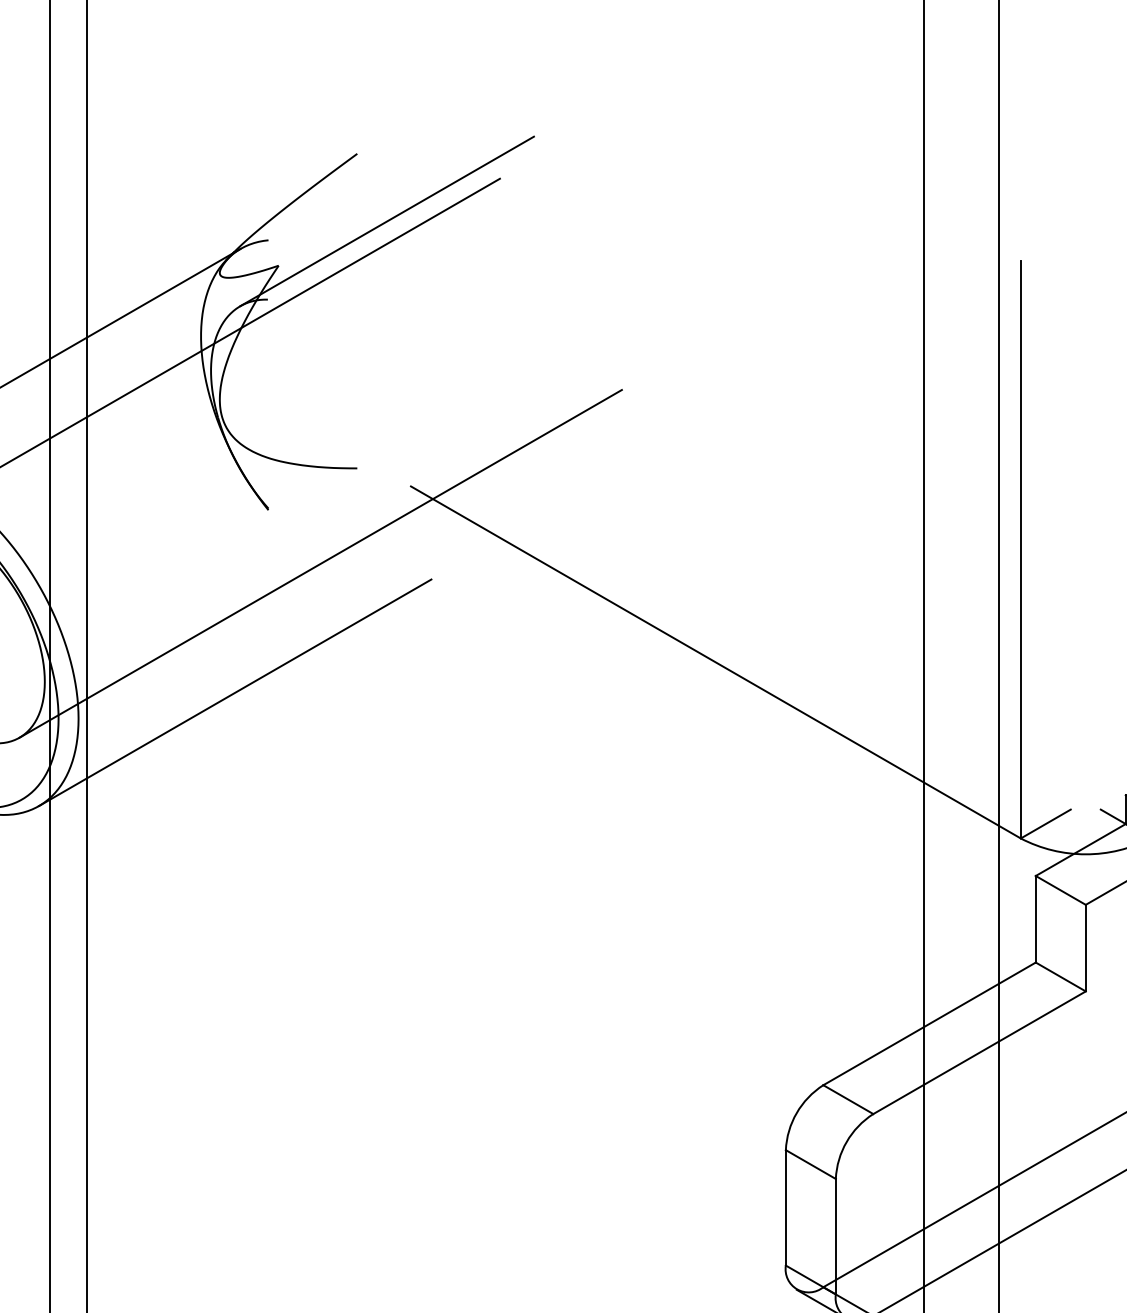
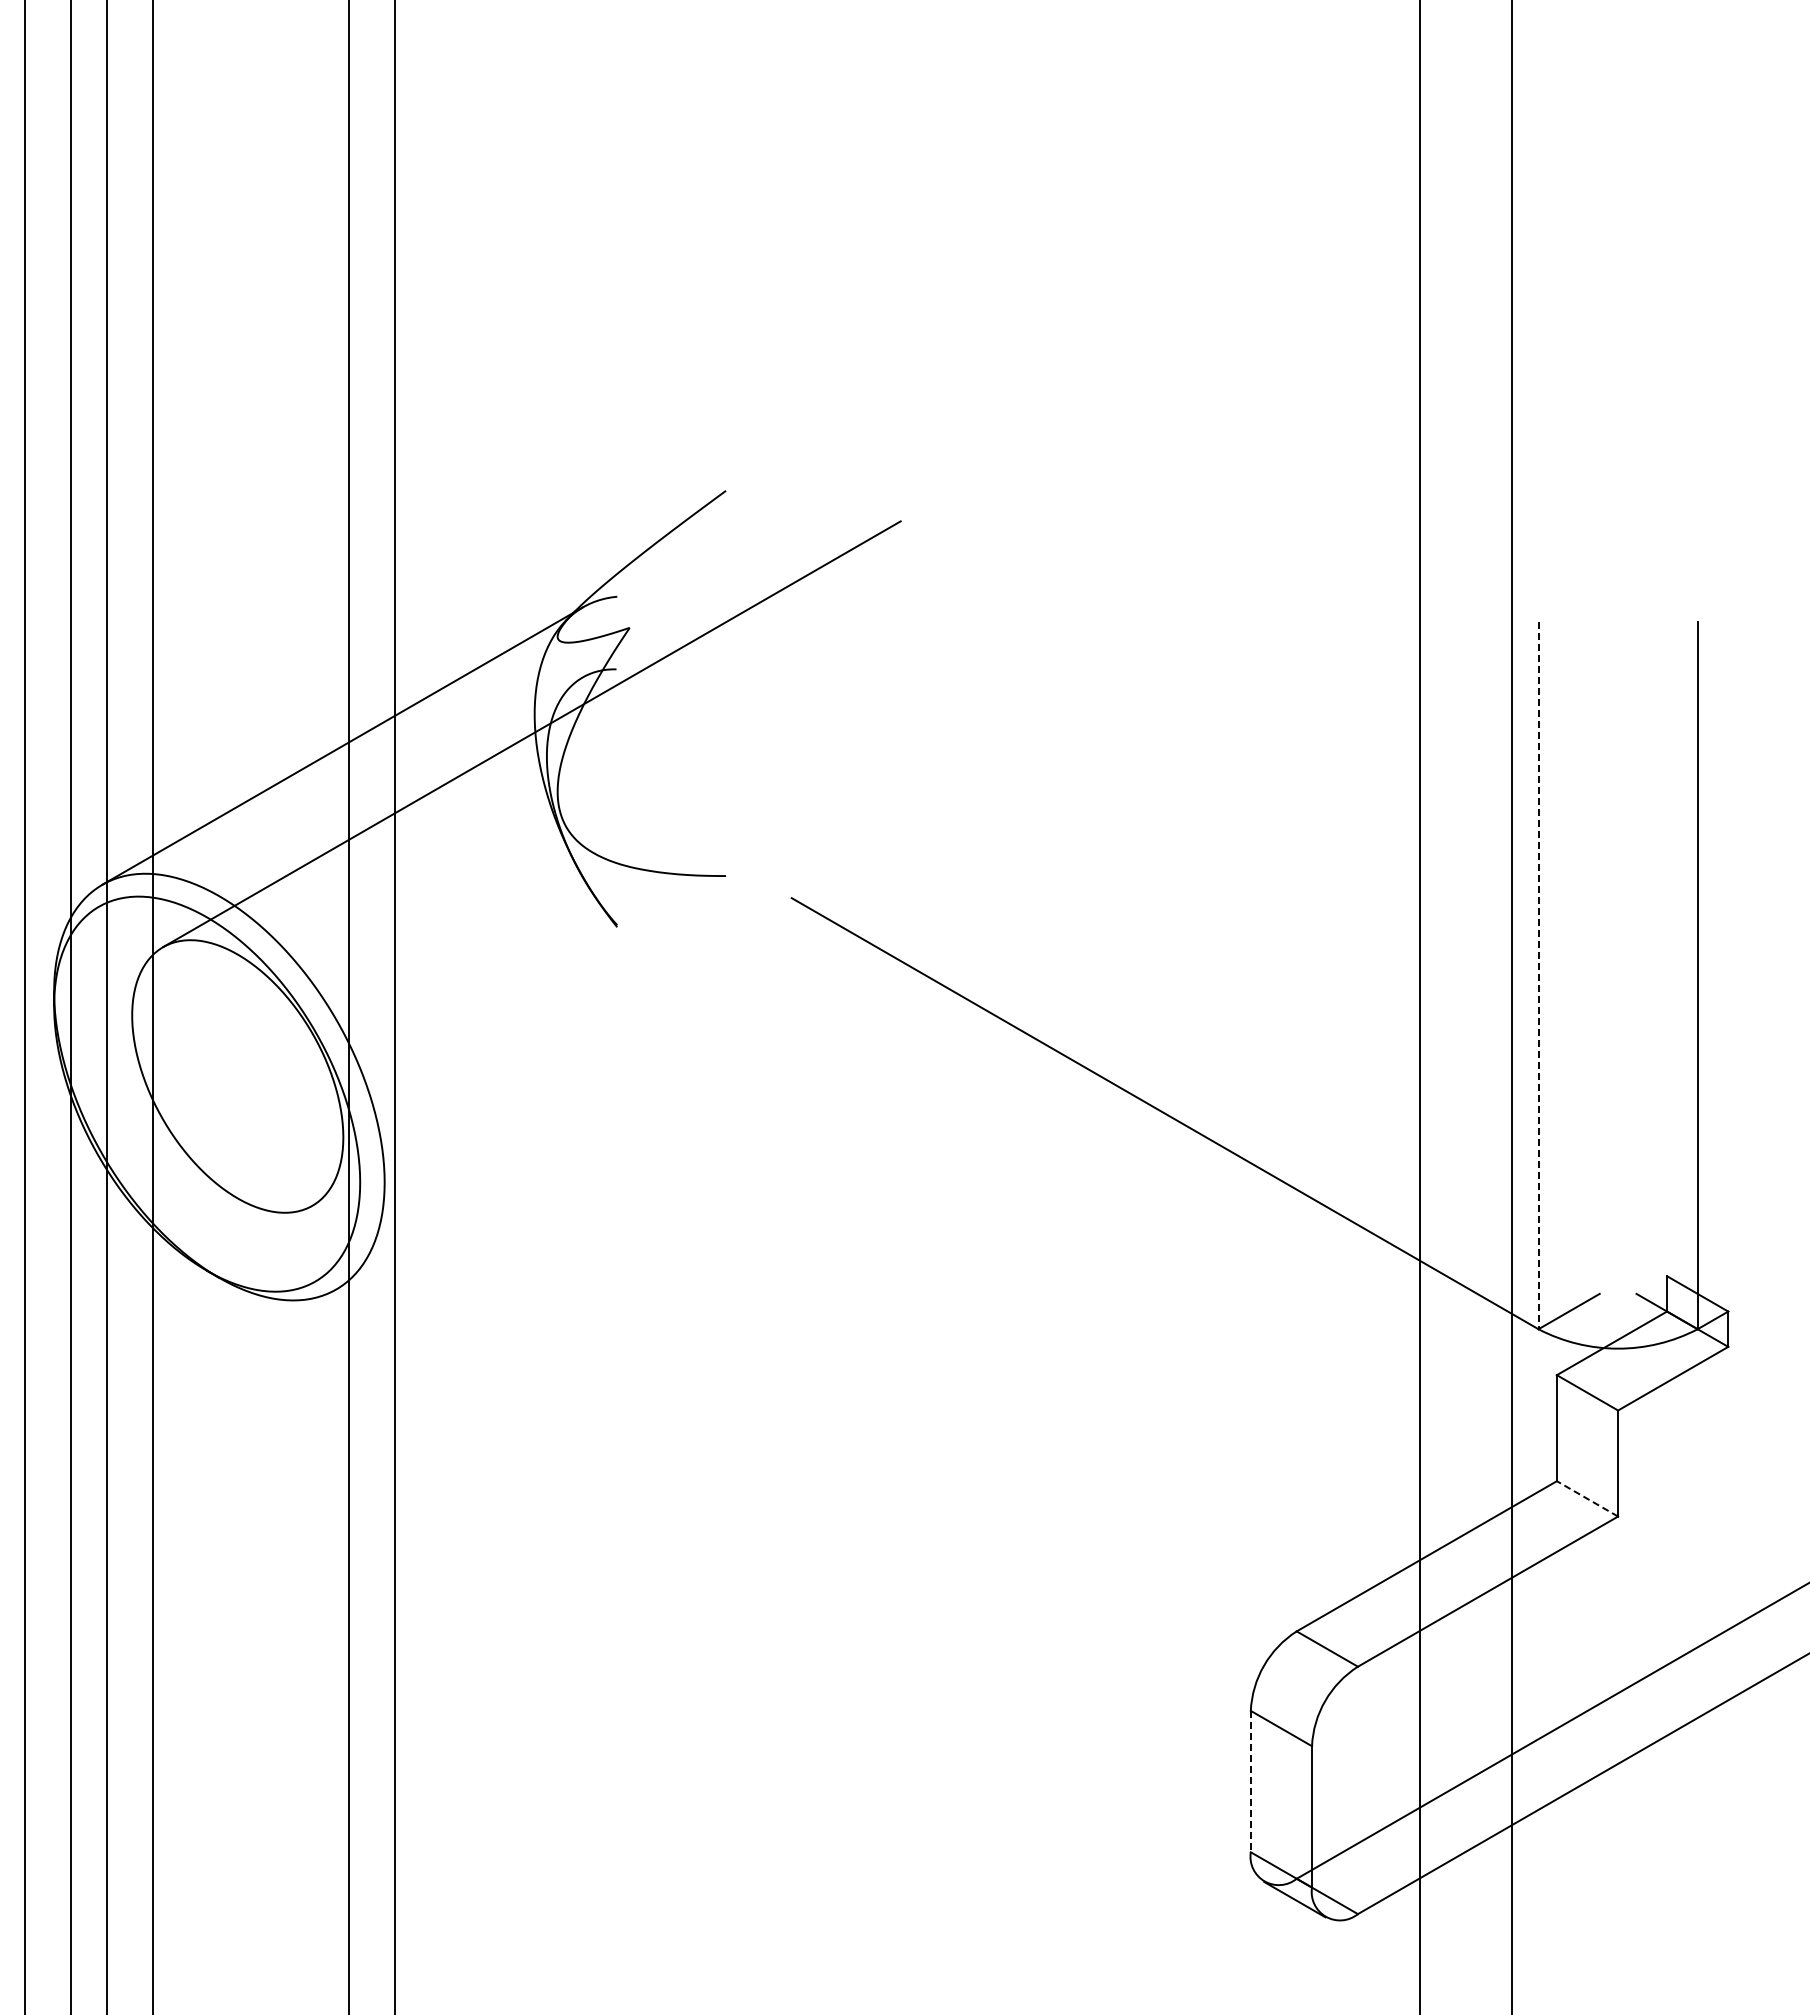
line: (387, 221) -> (762, 573), removed
line: (1020, 550) -> (1538, 976), solid -> dashed
line: (320, 563) -> (681, 992), removed
line: (235, 692) -> (576, 1150), removed
line: (1060, 976) -> (1587, 1498), solid -> dashed
line: (785, 1207) -> (1250, 1781), solid -> dashed

